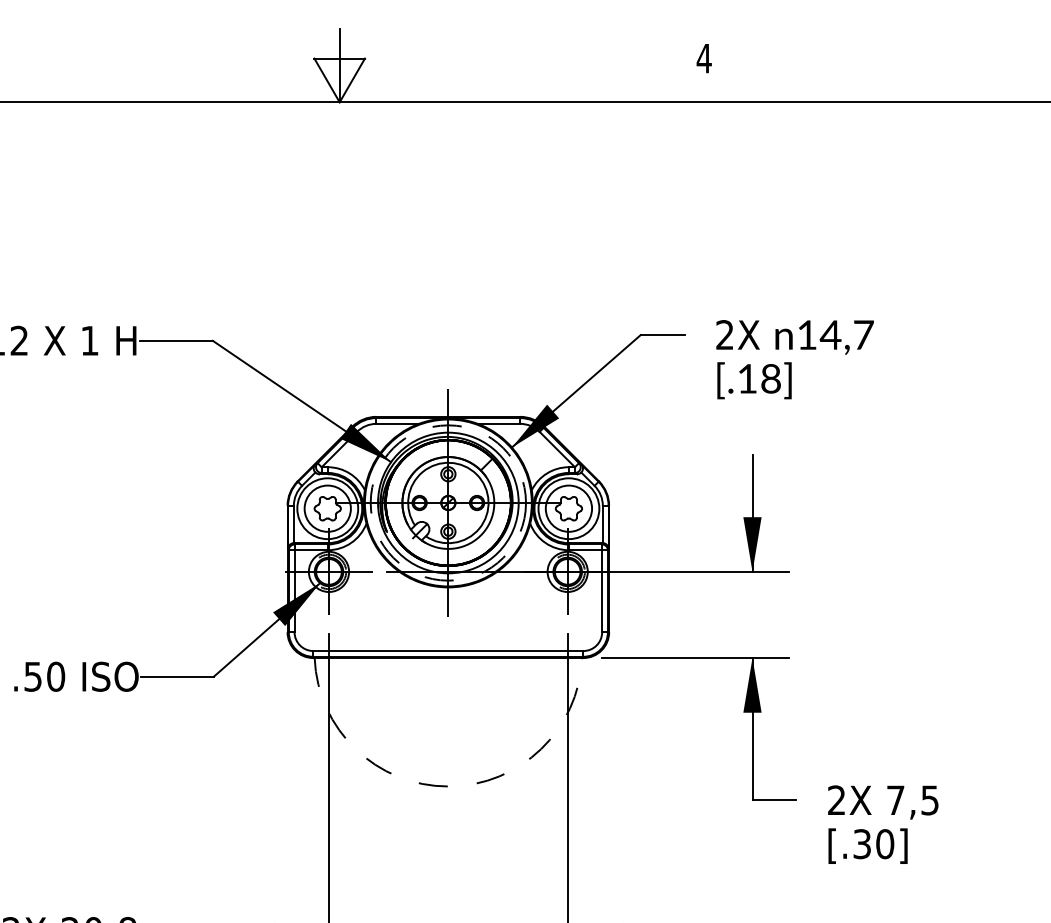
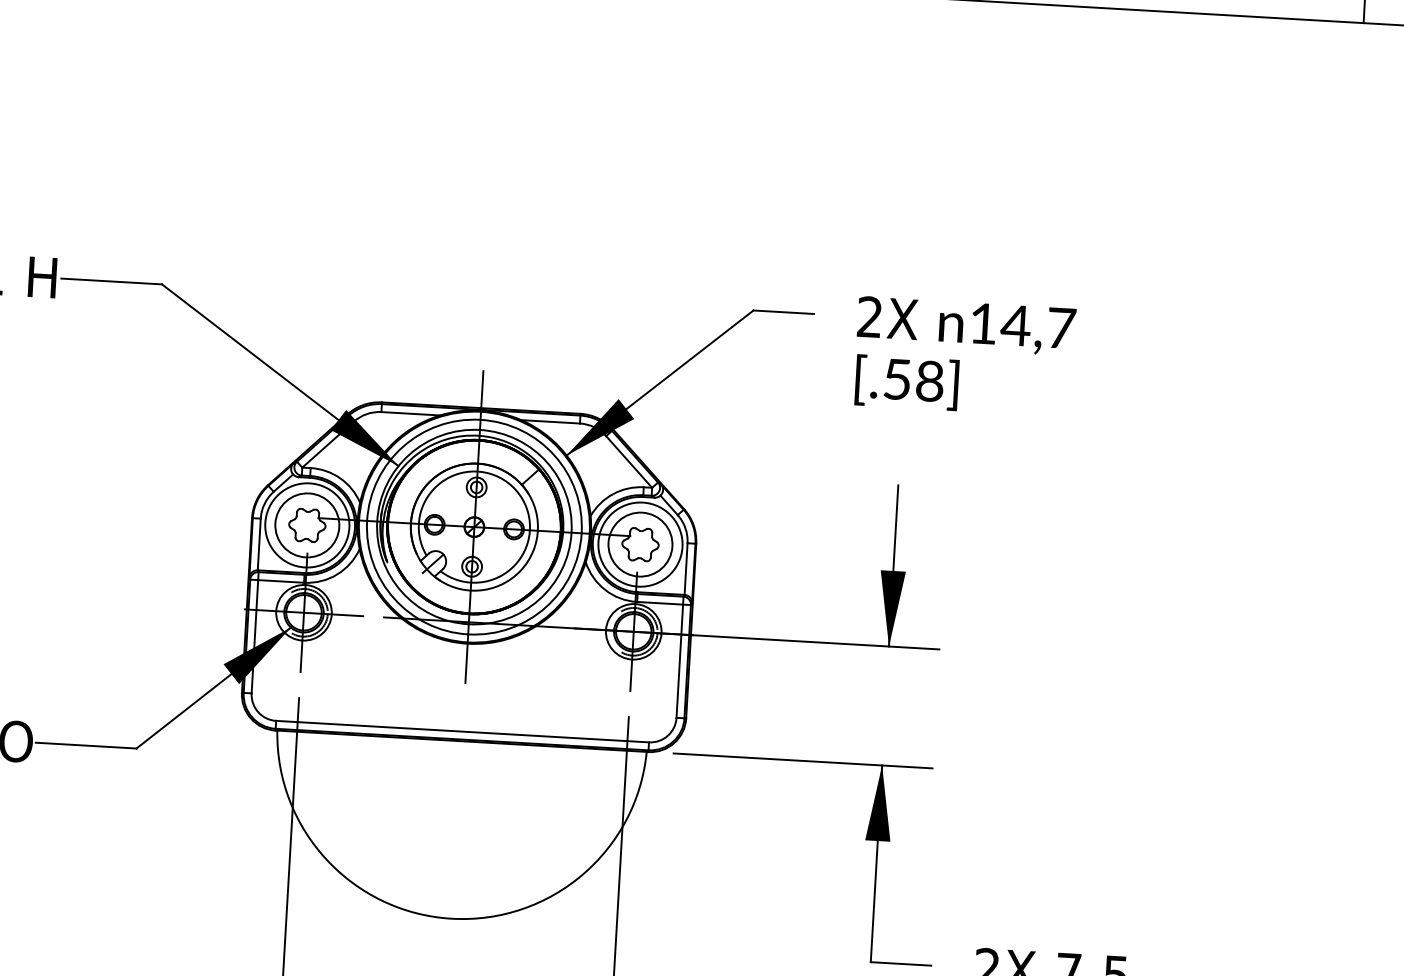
text: (747, 378) -> (897, 378), [.18] -> [.58]
circle: (448, 502) -> (474, 526), dashed -> solid
arc: (448, 786) -> (451, 918), dashed -> solid

